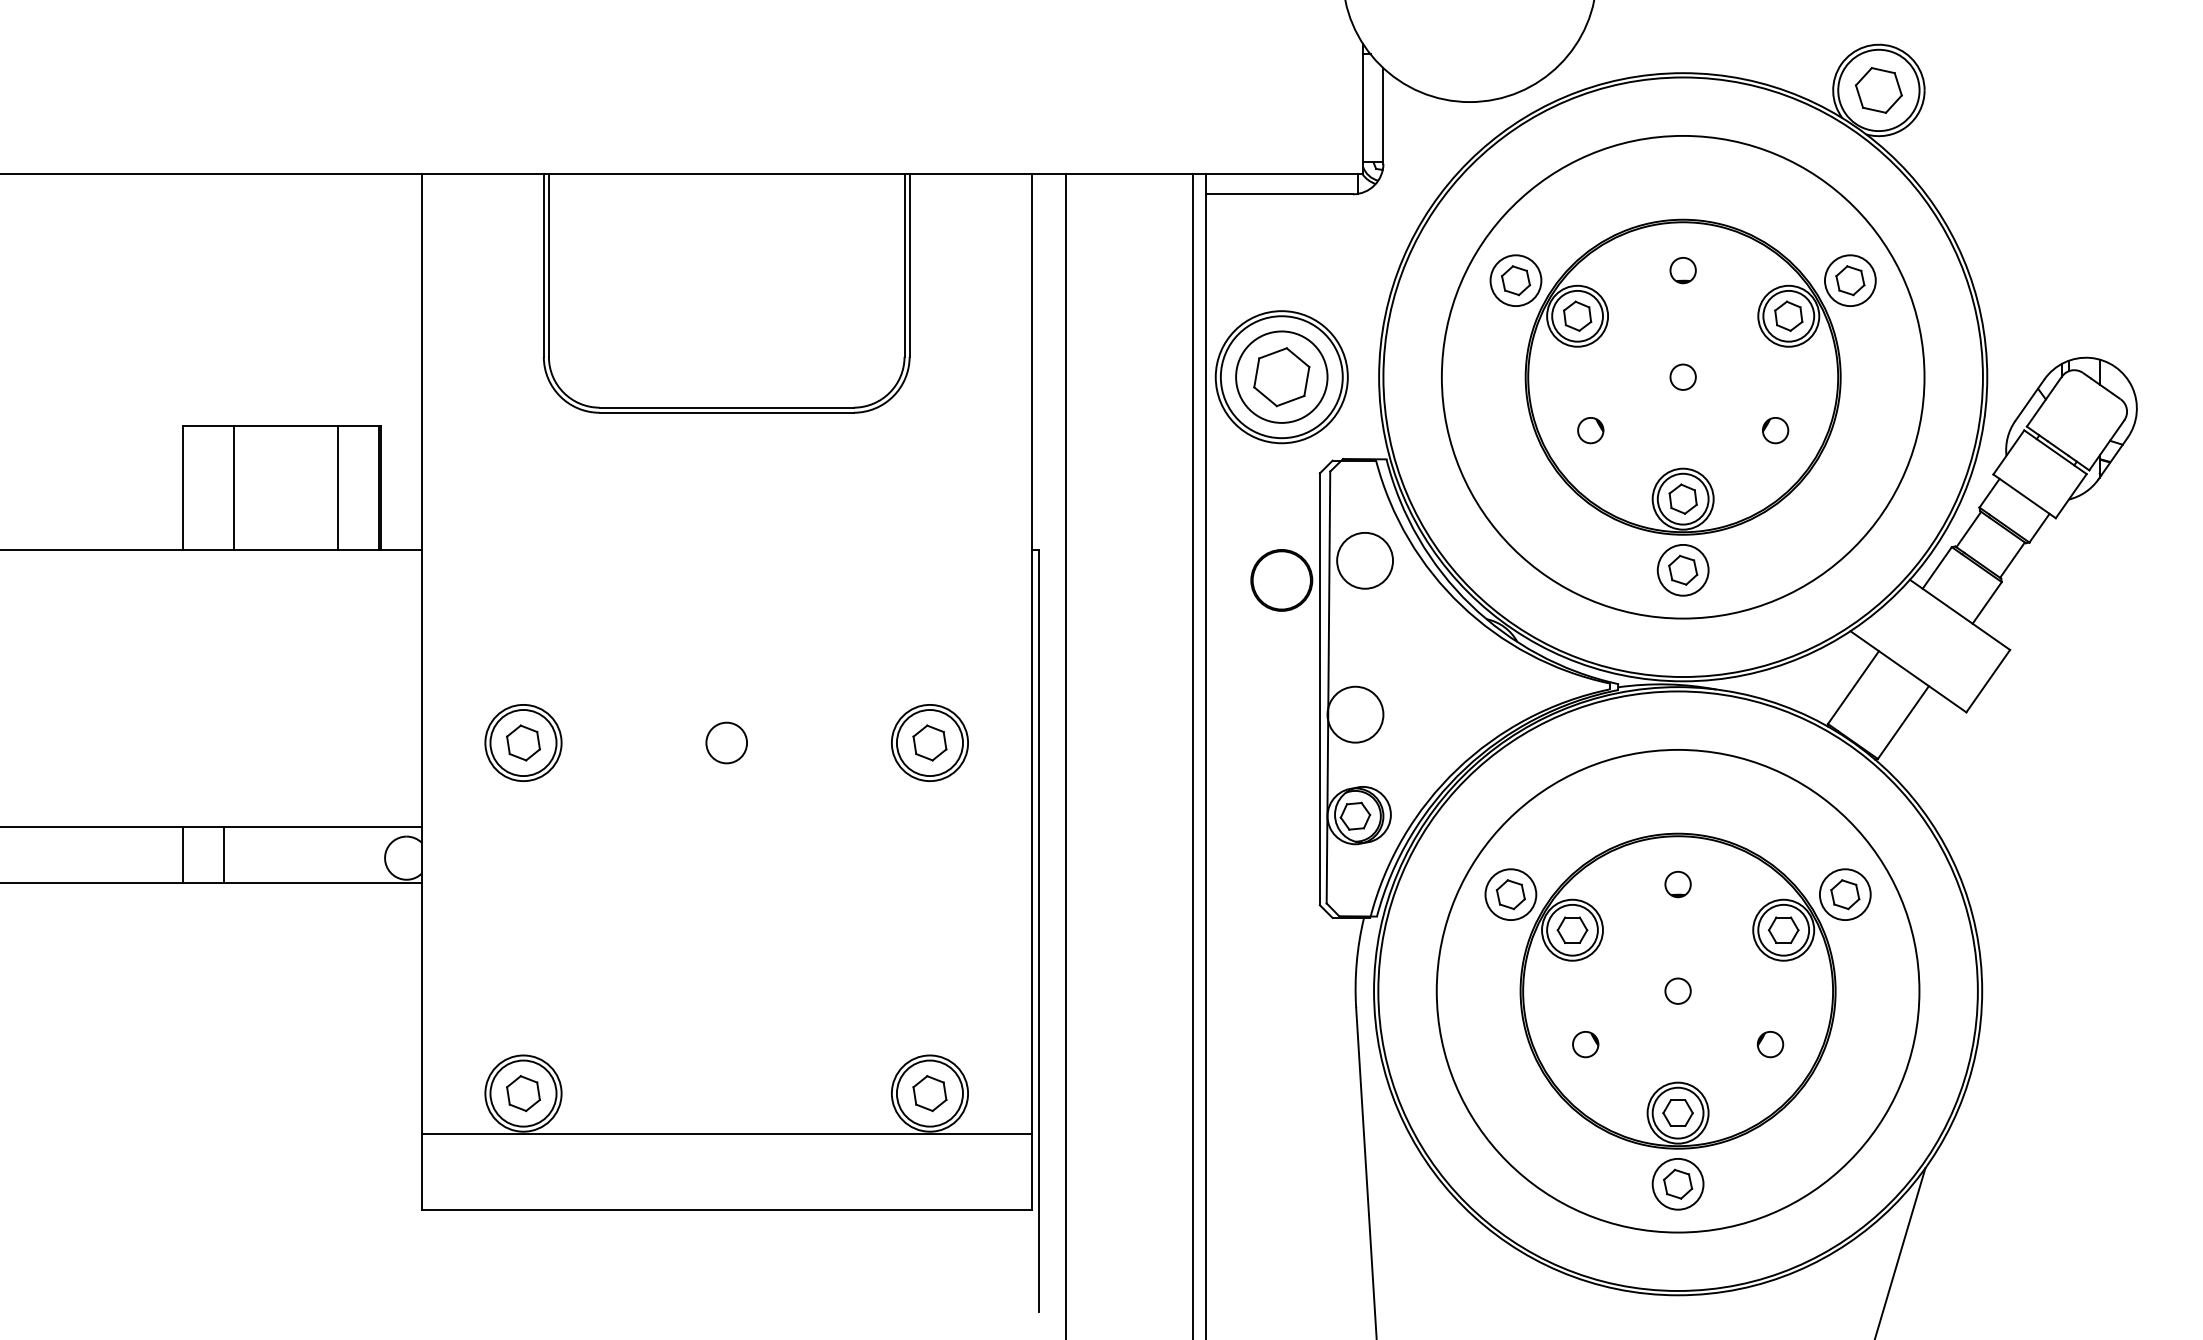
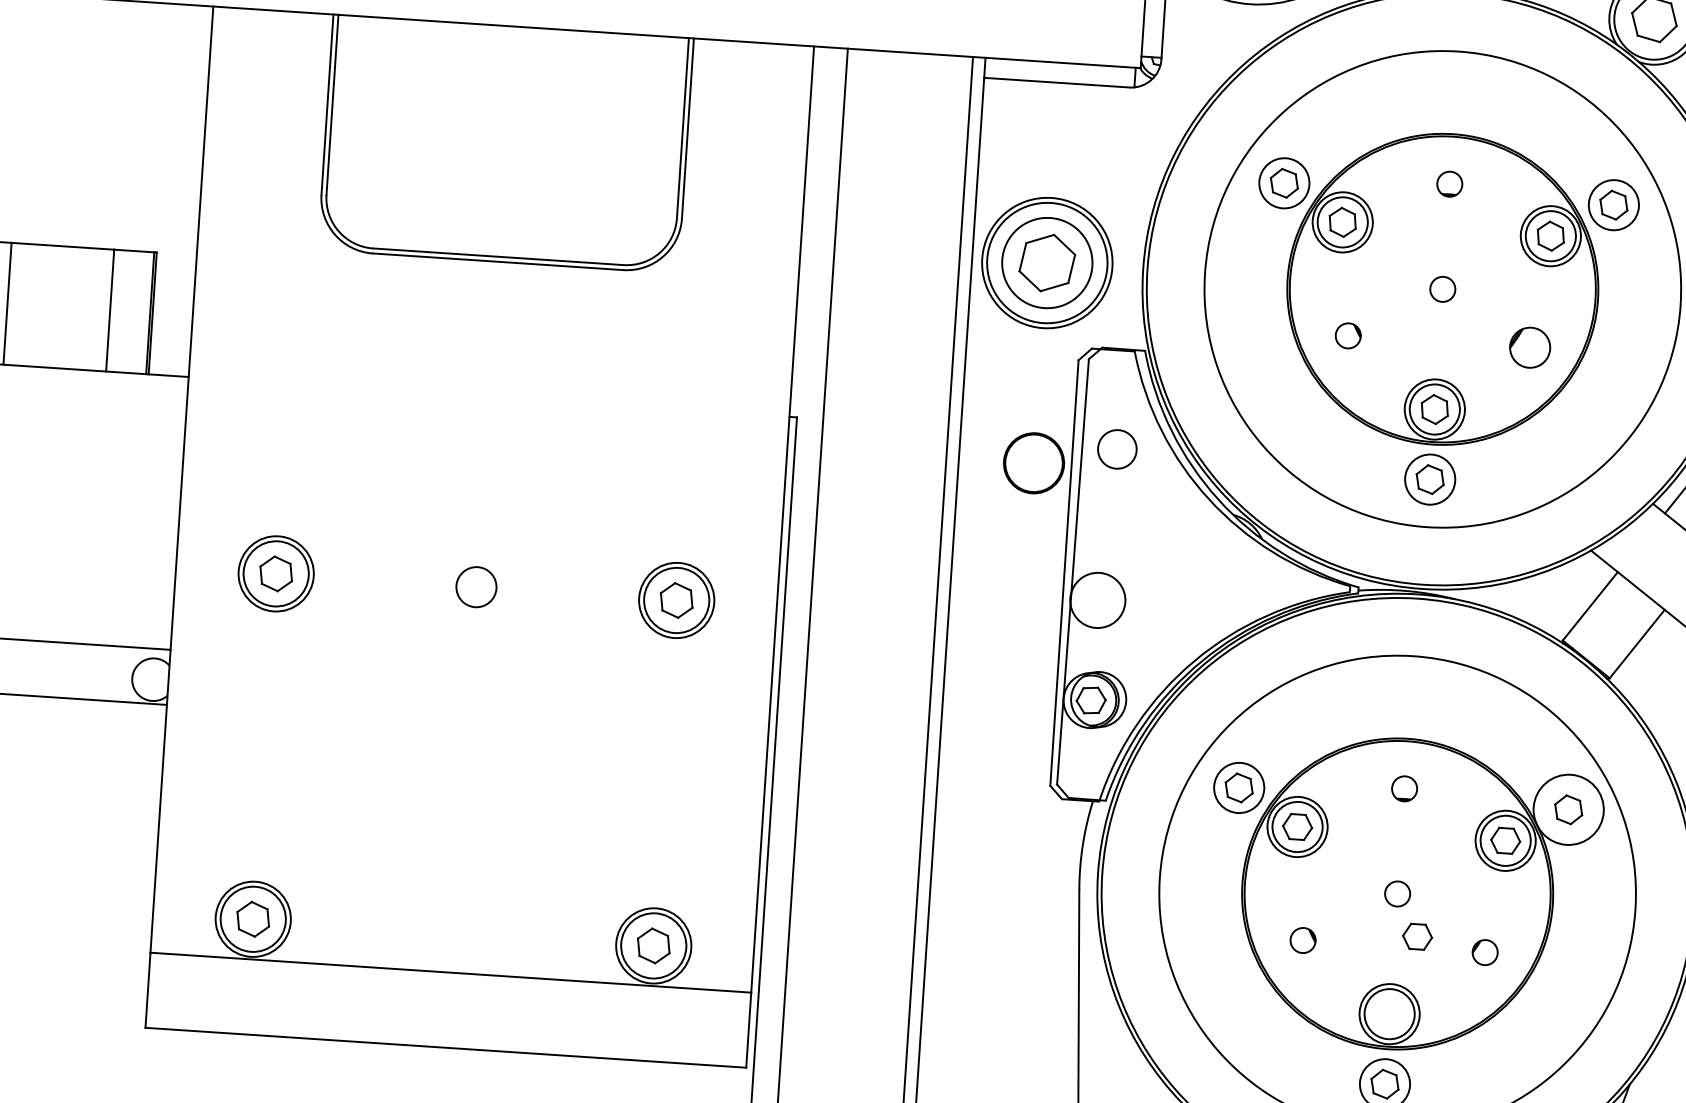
part: (1775, 430) -> (1530, 347), size x1.6
circle: (1365, 560) -> (1117, 449), size x0.7
circle: (1844, 894) -> (1567, 809), size x1.4
part: (1677, 1112) -> (1416, 936), moved

